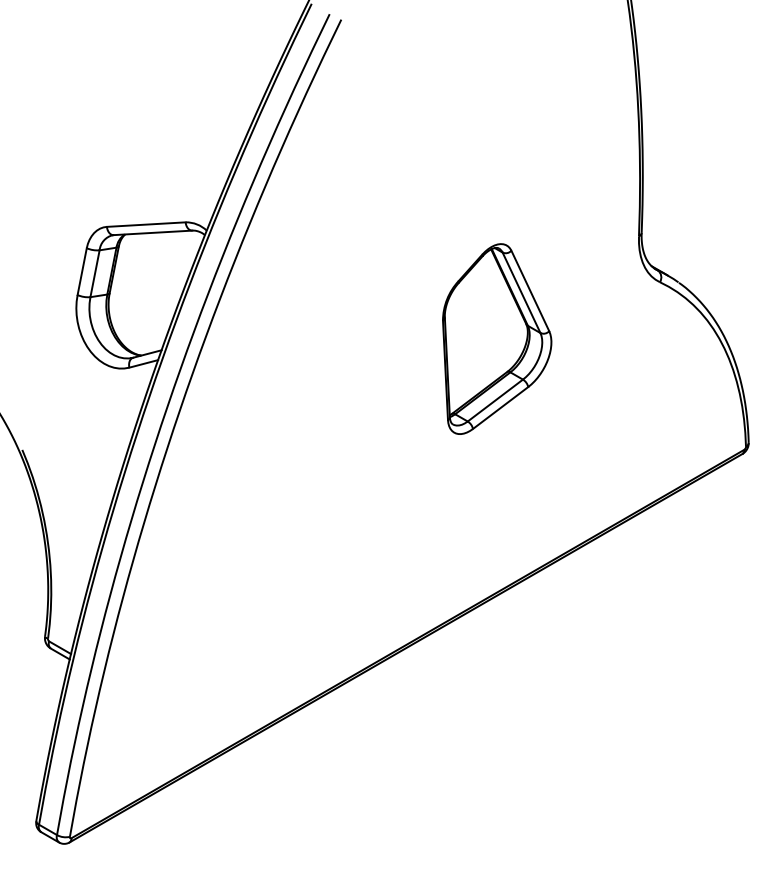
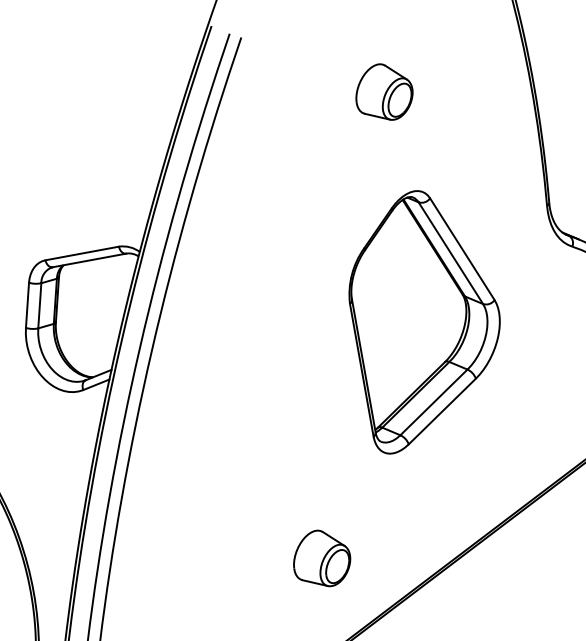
part: (483, 95) -> (384, 91), added
part: (496, 338) -> (425, 319), size x1.43
part: (356, 575) -> (321, 558), added

